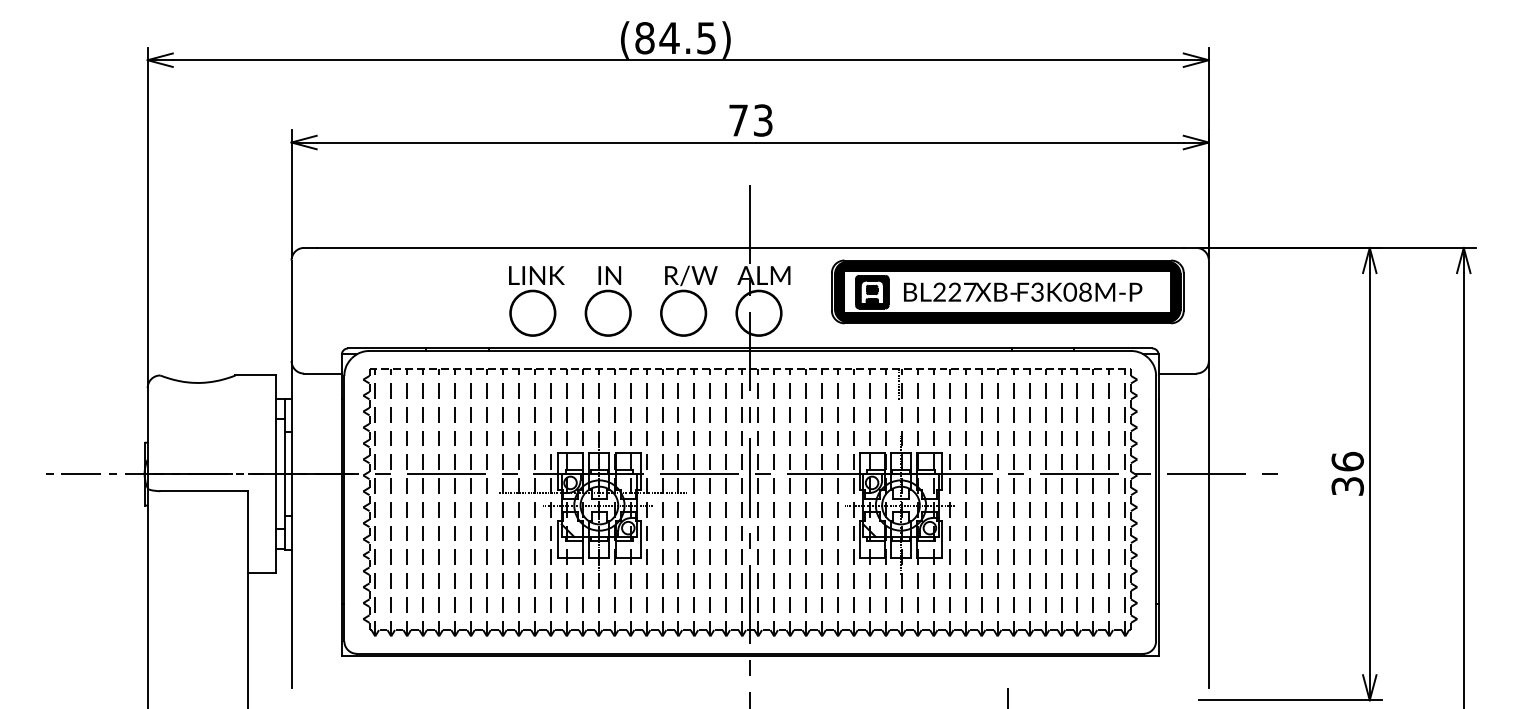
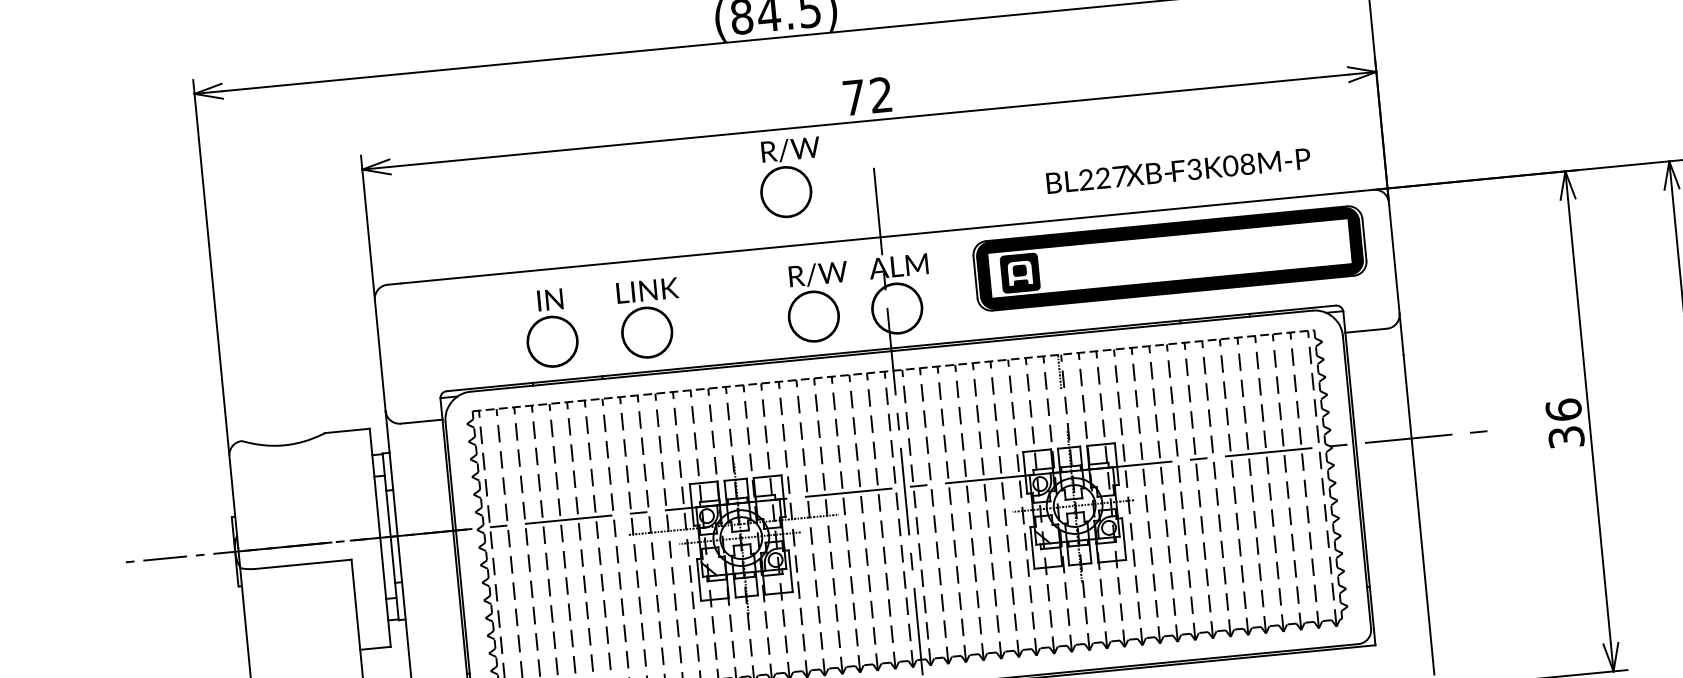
text: (762, 120) -> (880, 95), 73 -> 72
part: (674, 186) -> (790, 177), added
text: (1023, 291) -> (1178, 170), moved
part: (607, 301) -> (550, 328), moved

